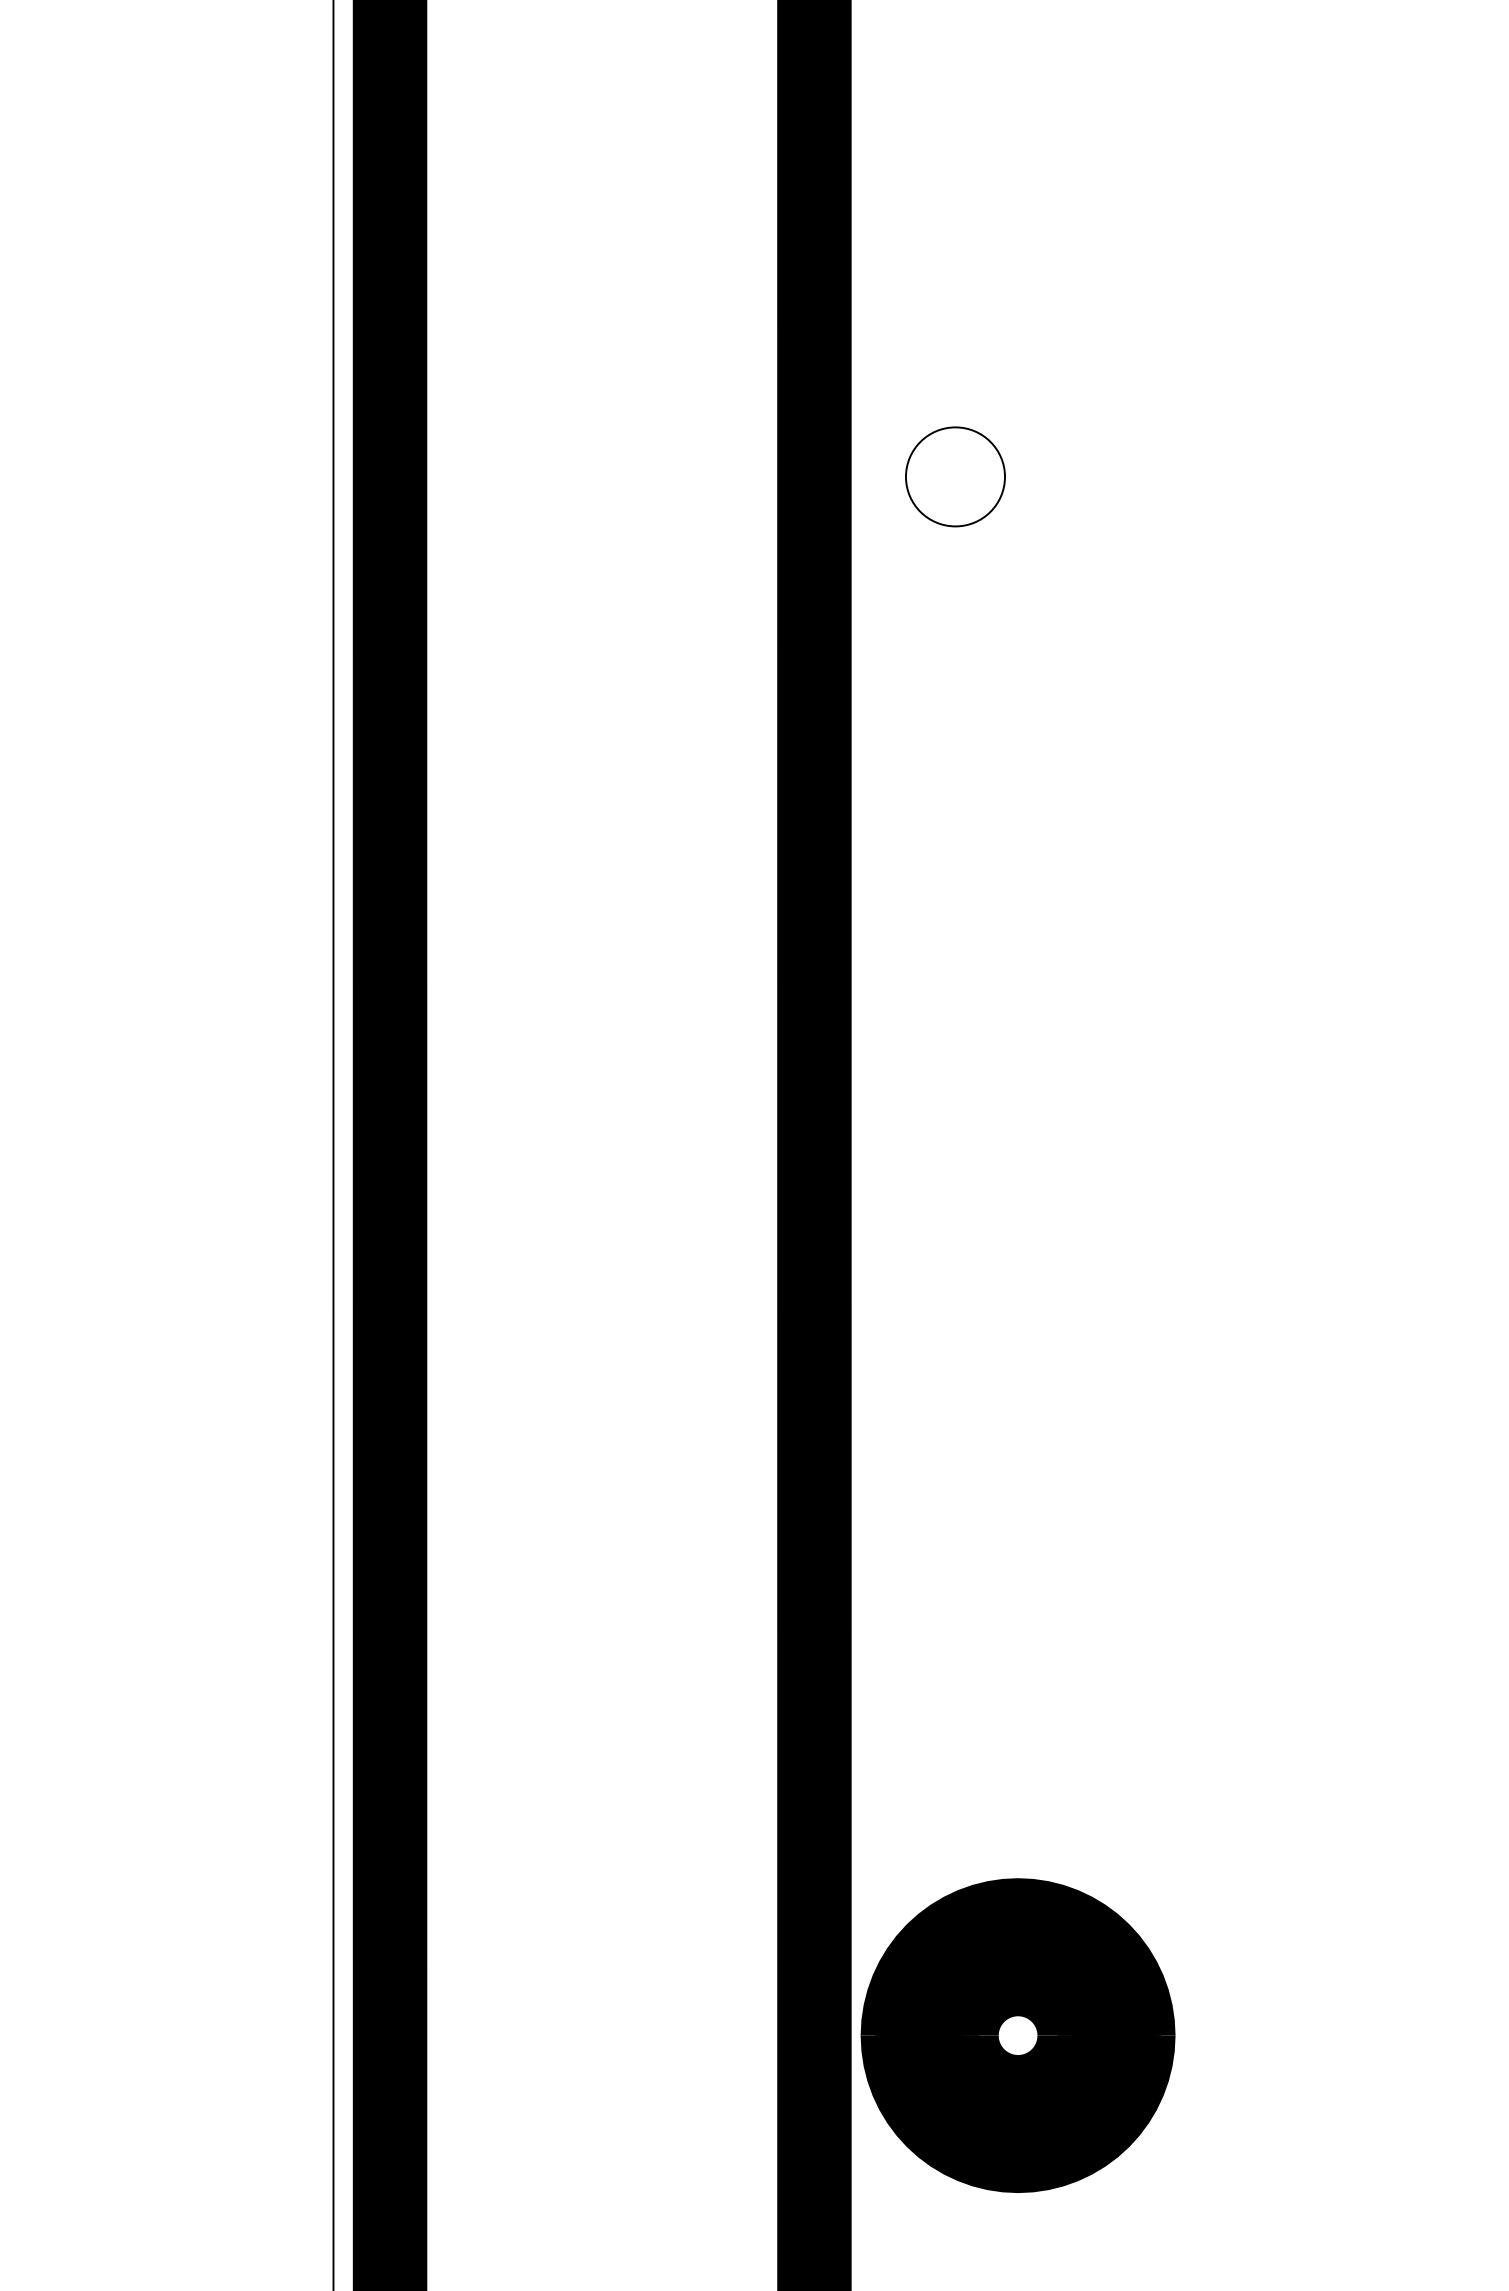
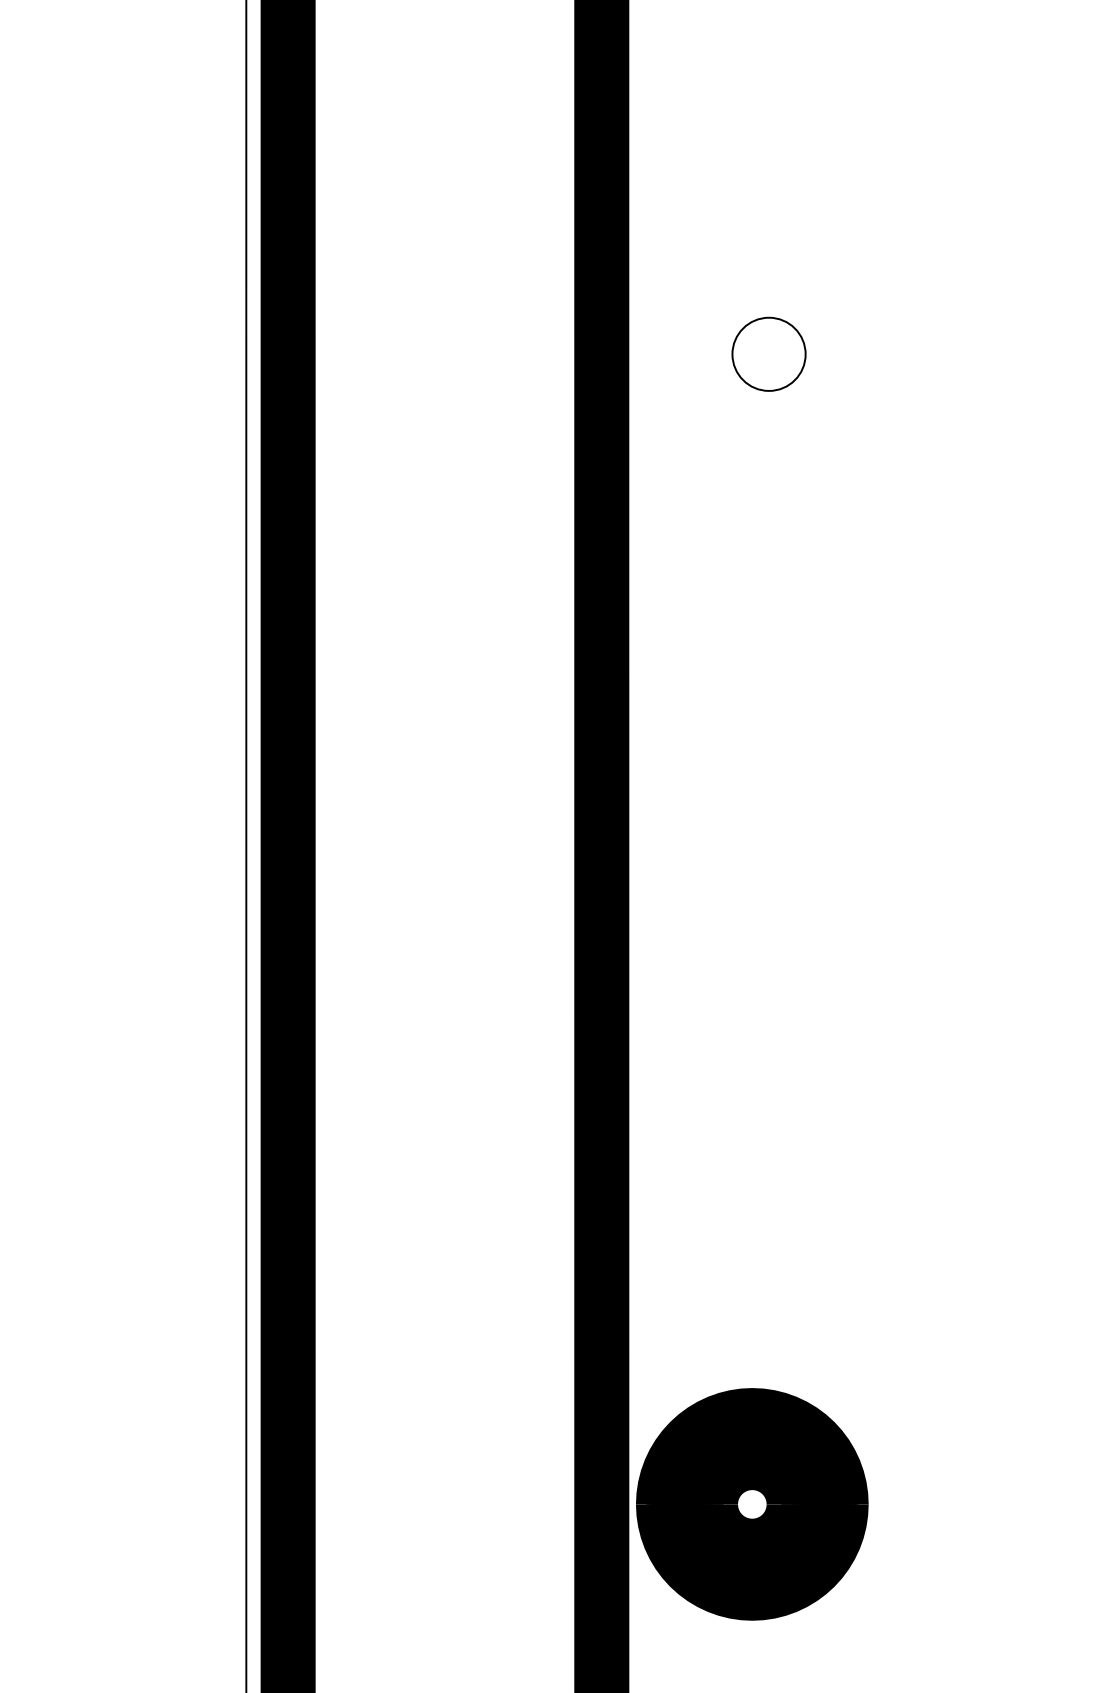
circle: (954, 475) -> (768, 353), moved

